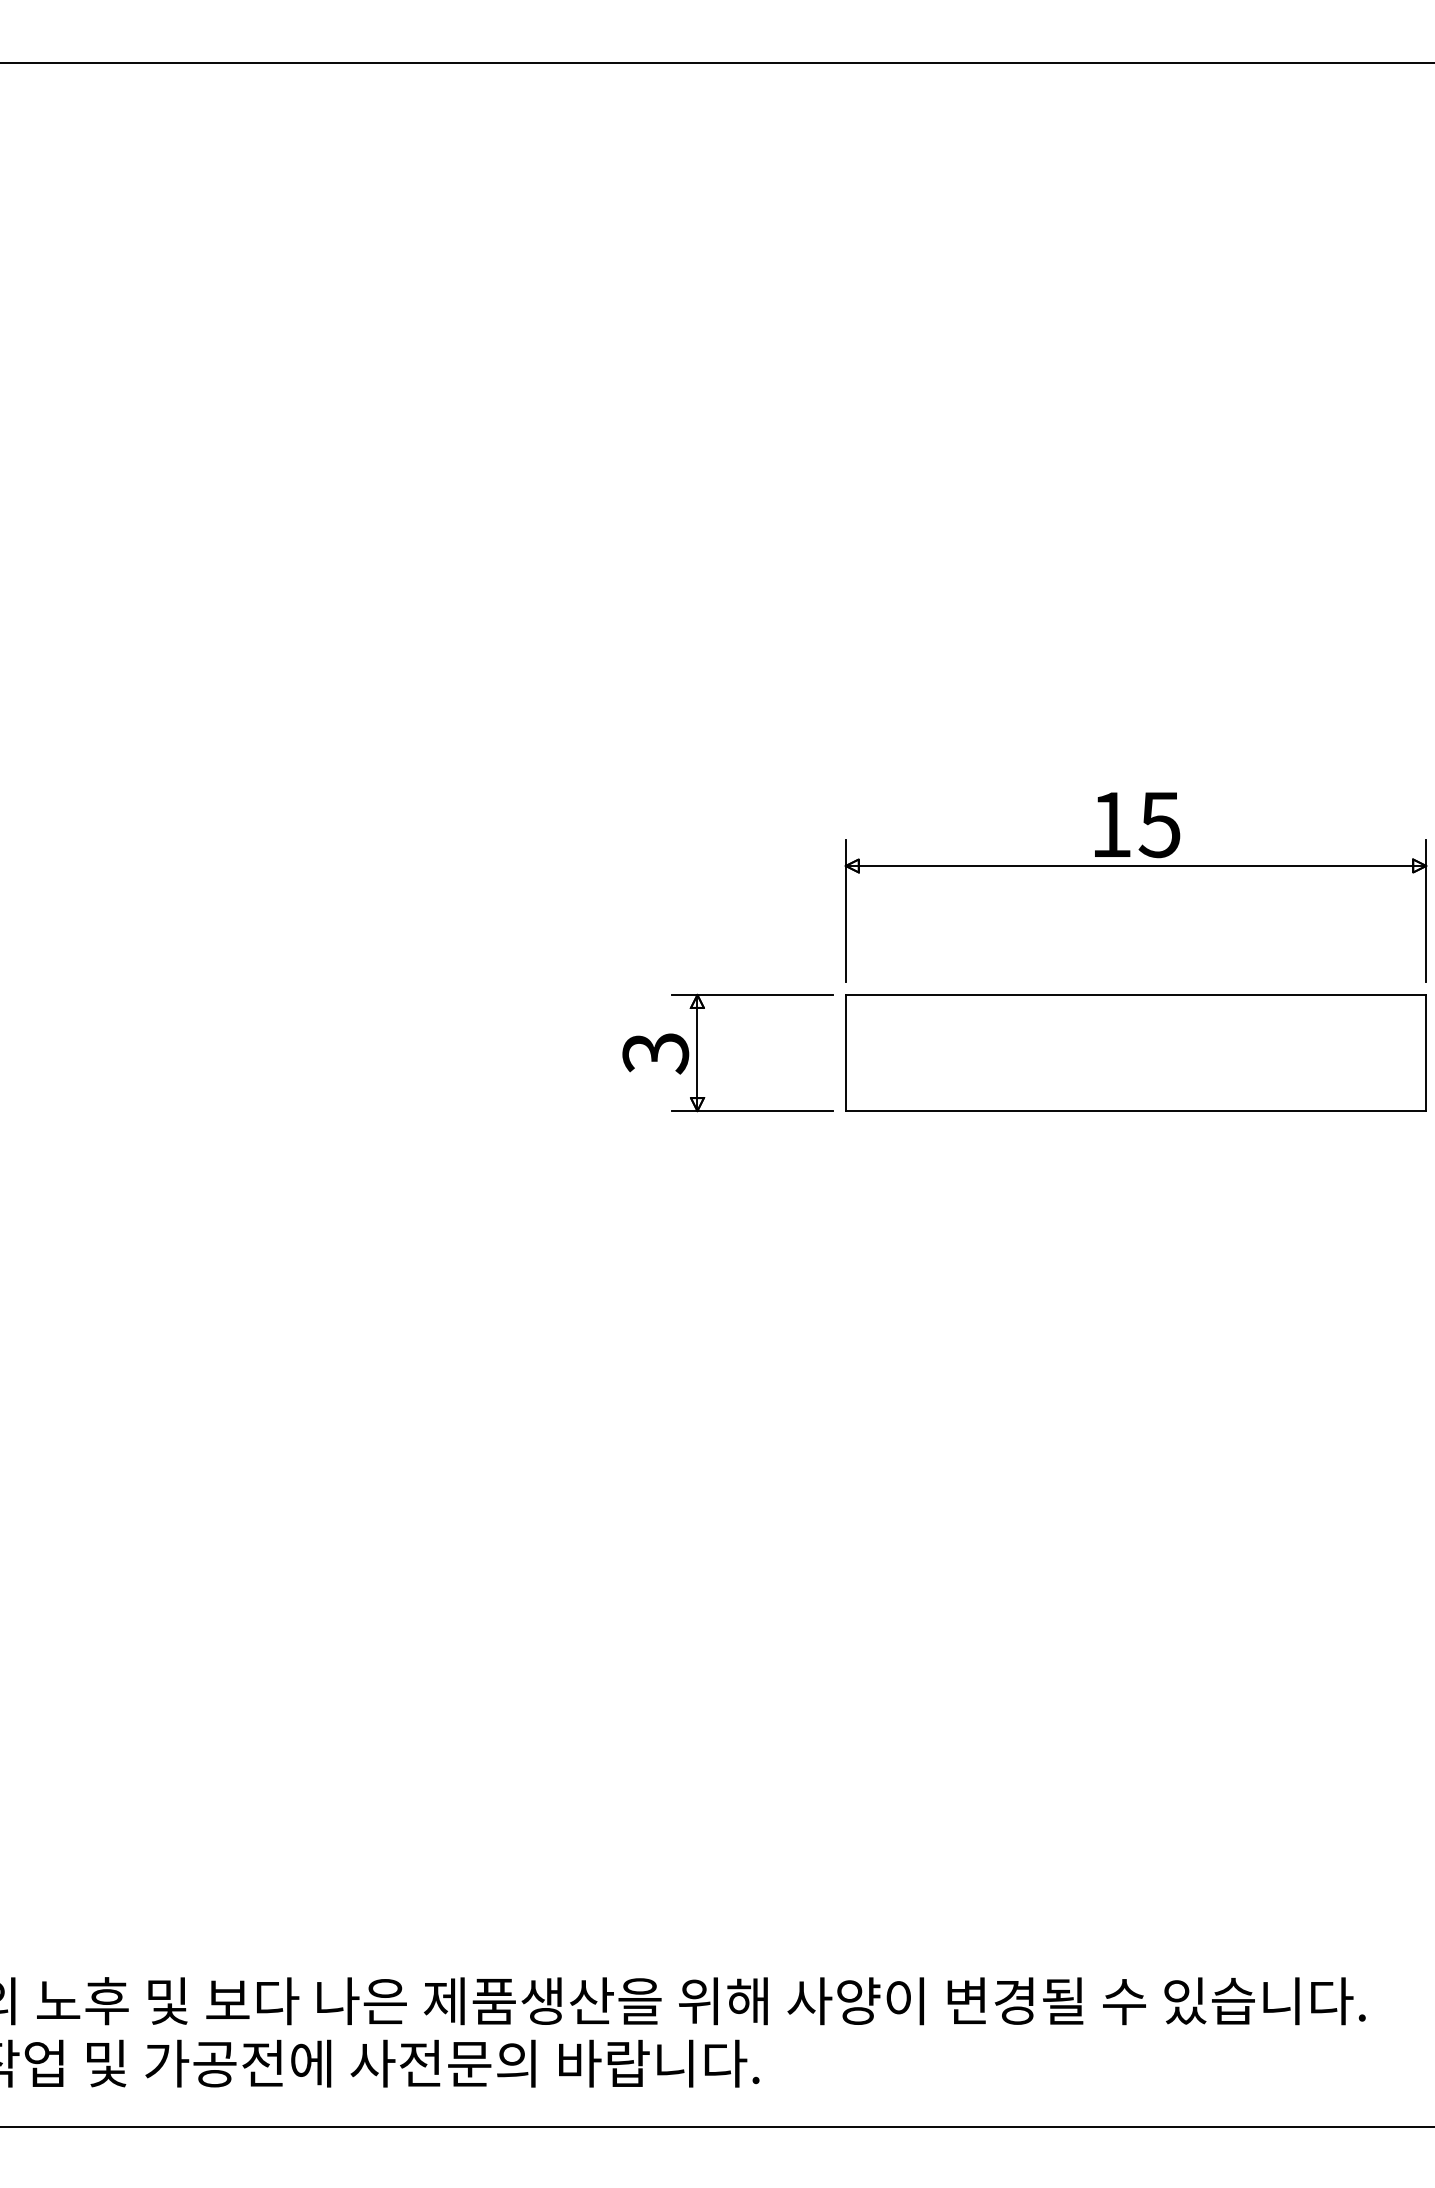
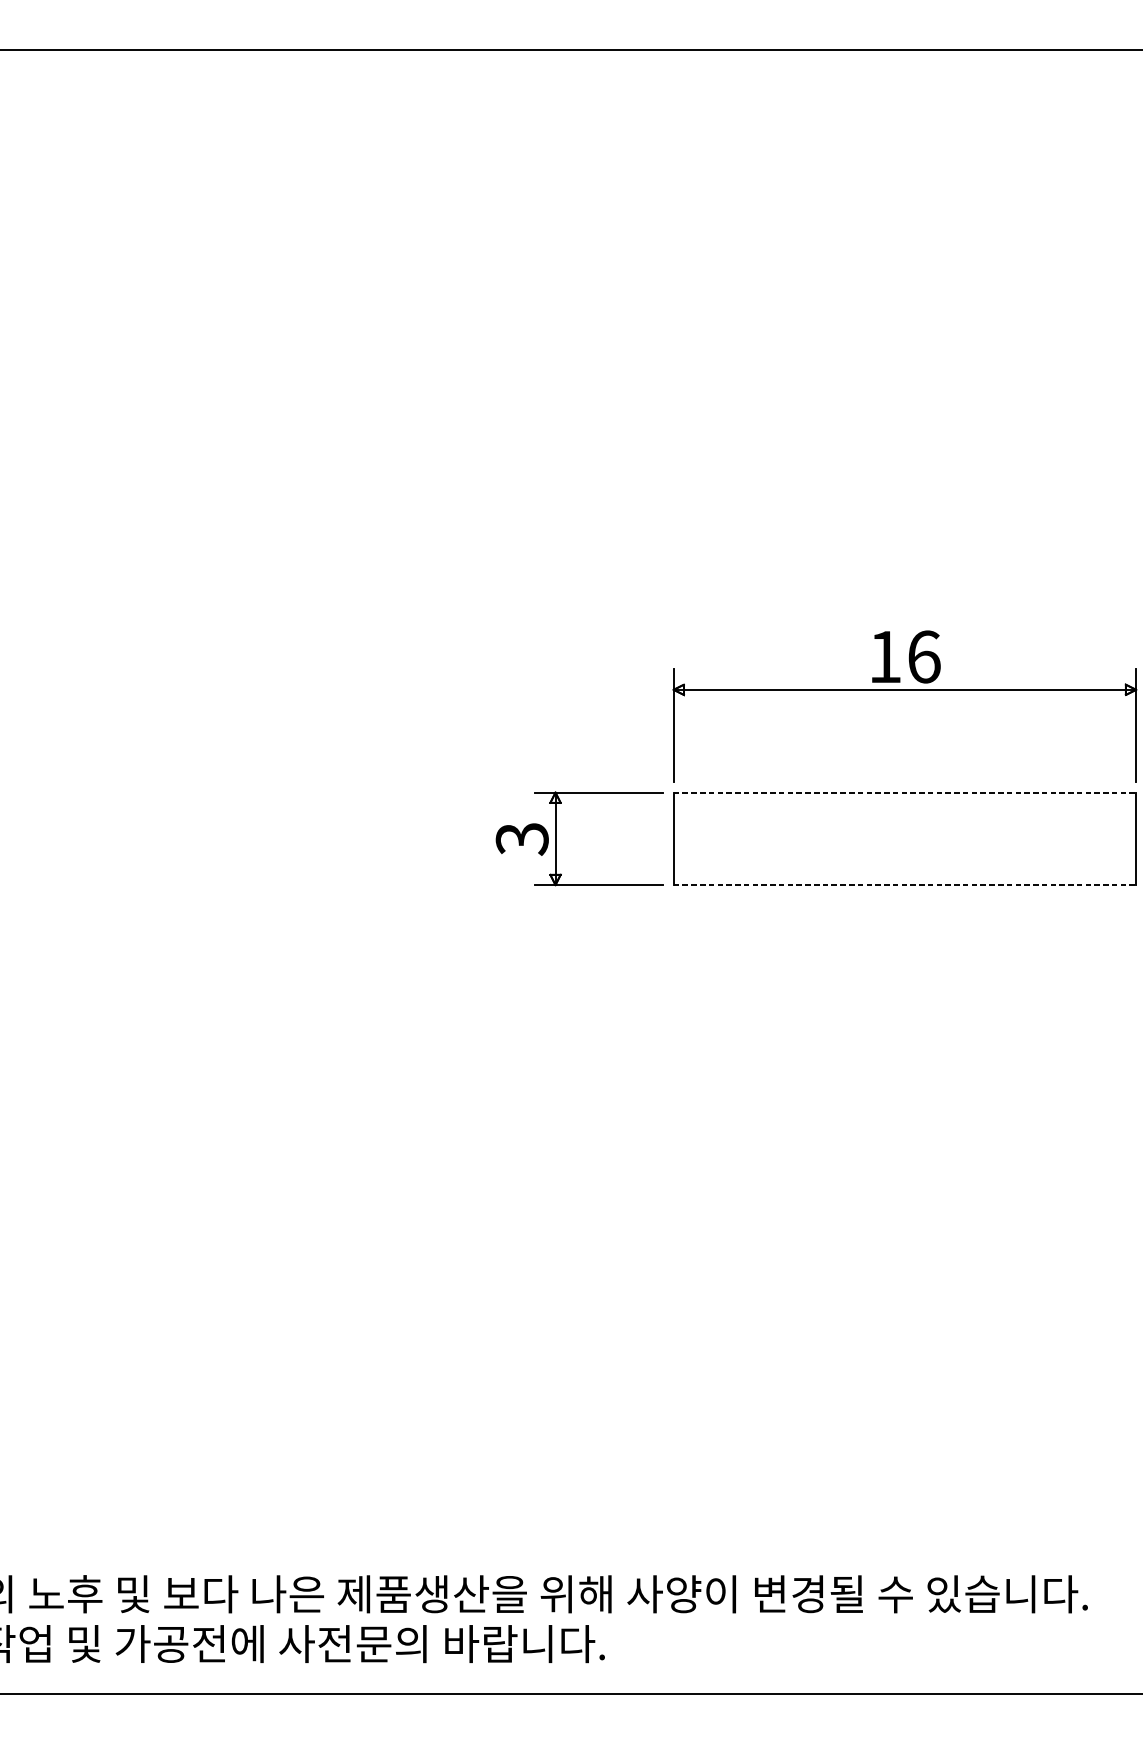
text: (1159, 824) -> (923, 656), 15 -> 16
line: (1136, 994) -> (905, 792), solid -> dashed
line: (1136, 1111) -> (905, 885), solid -> dashed

